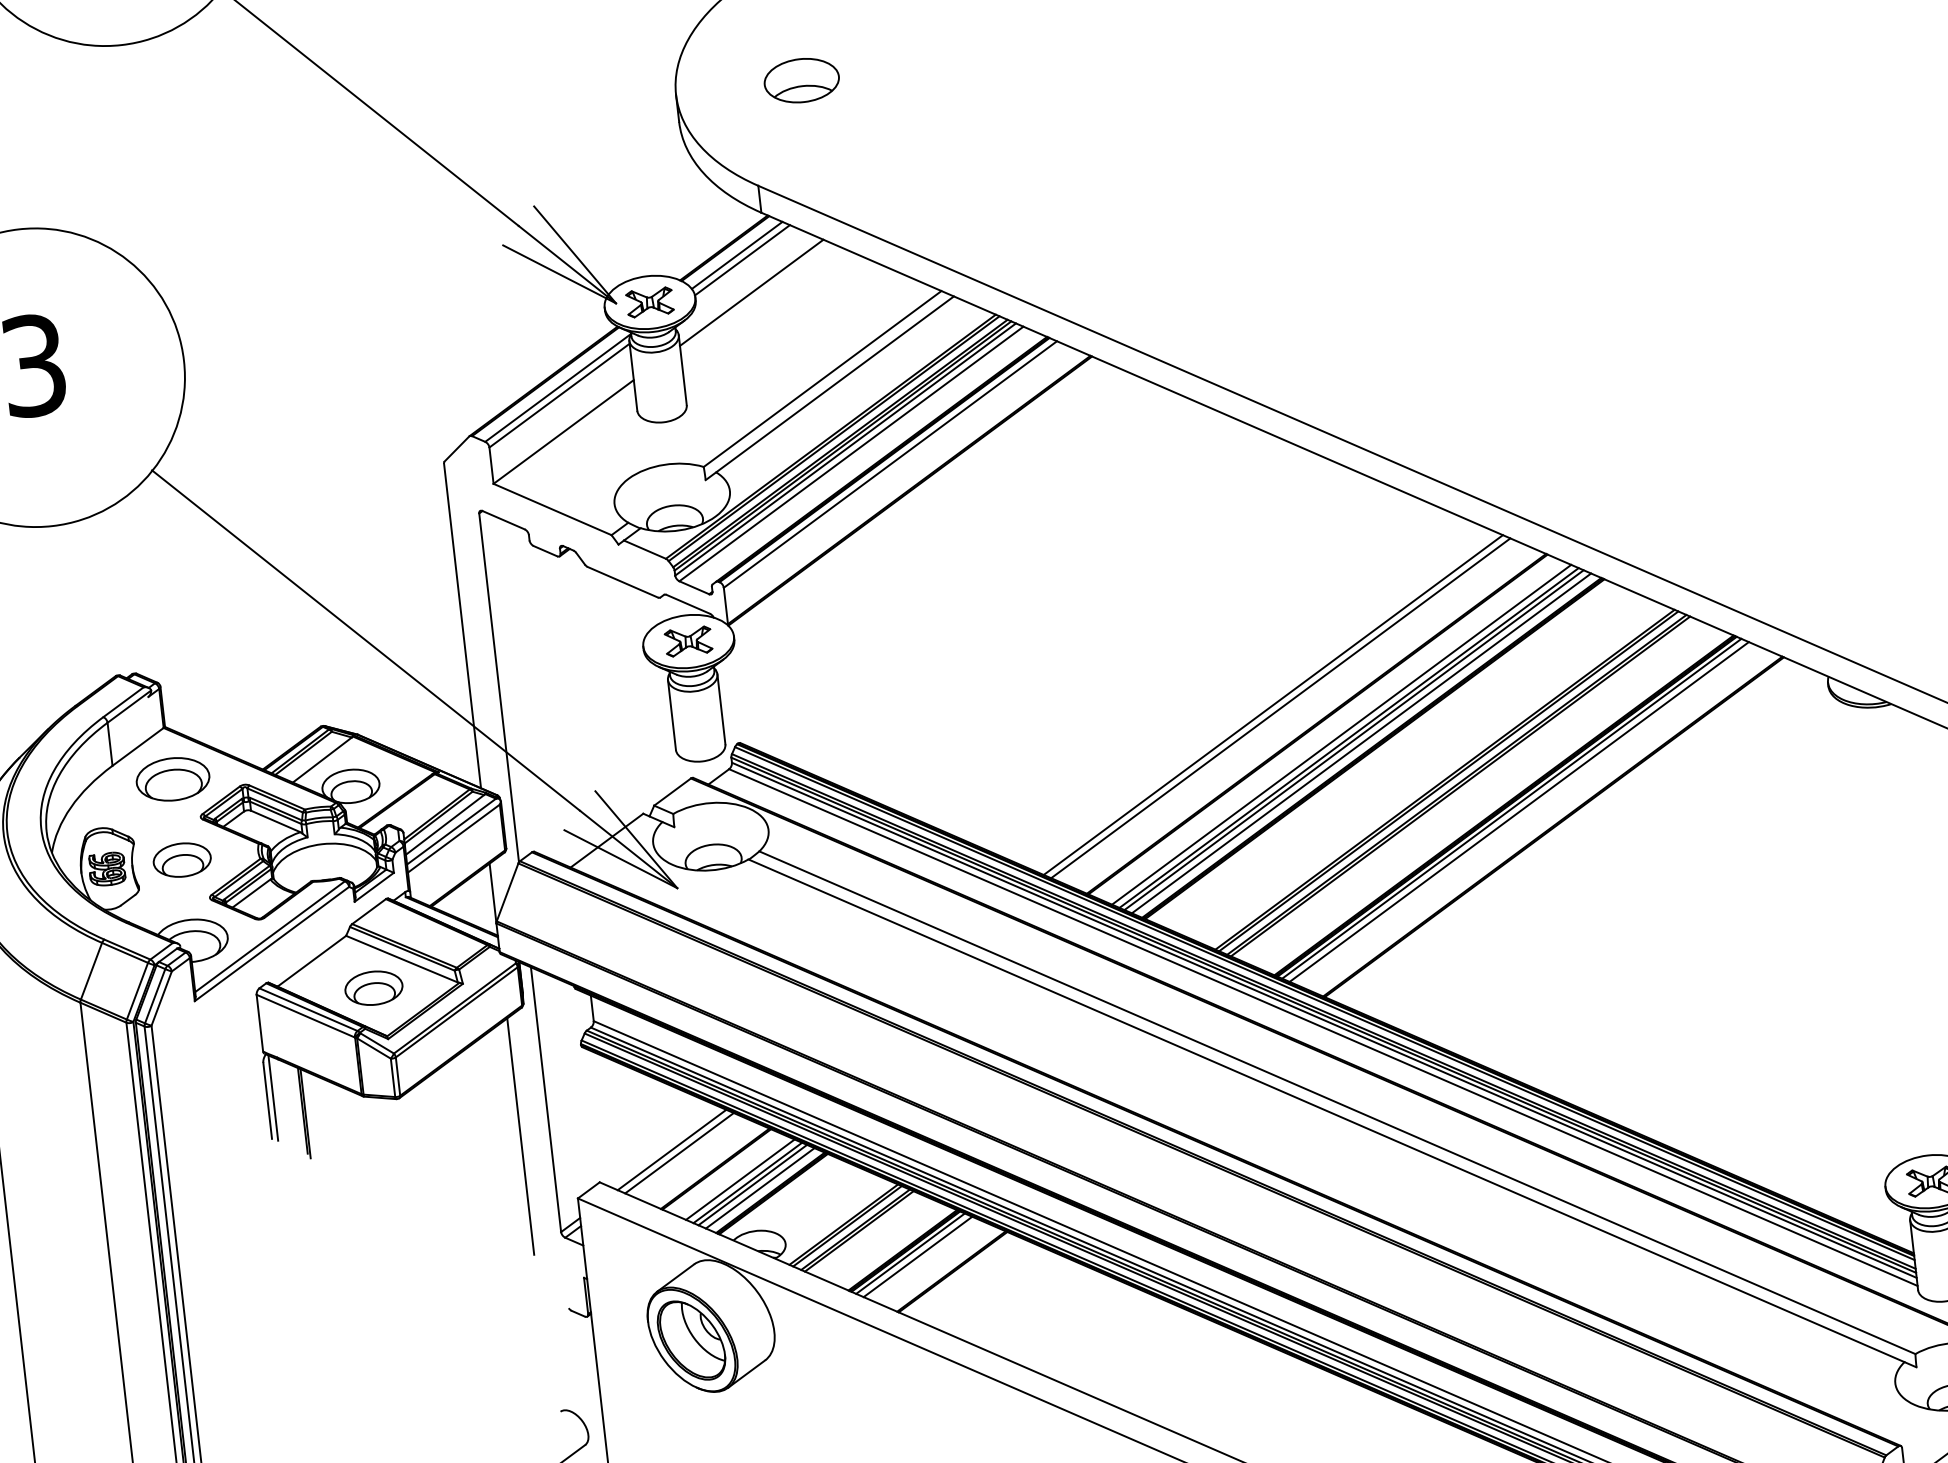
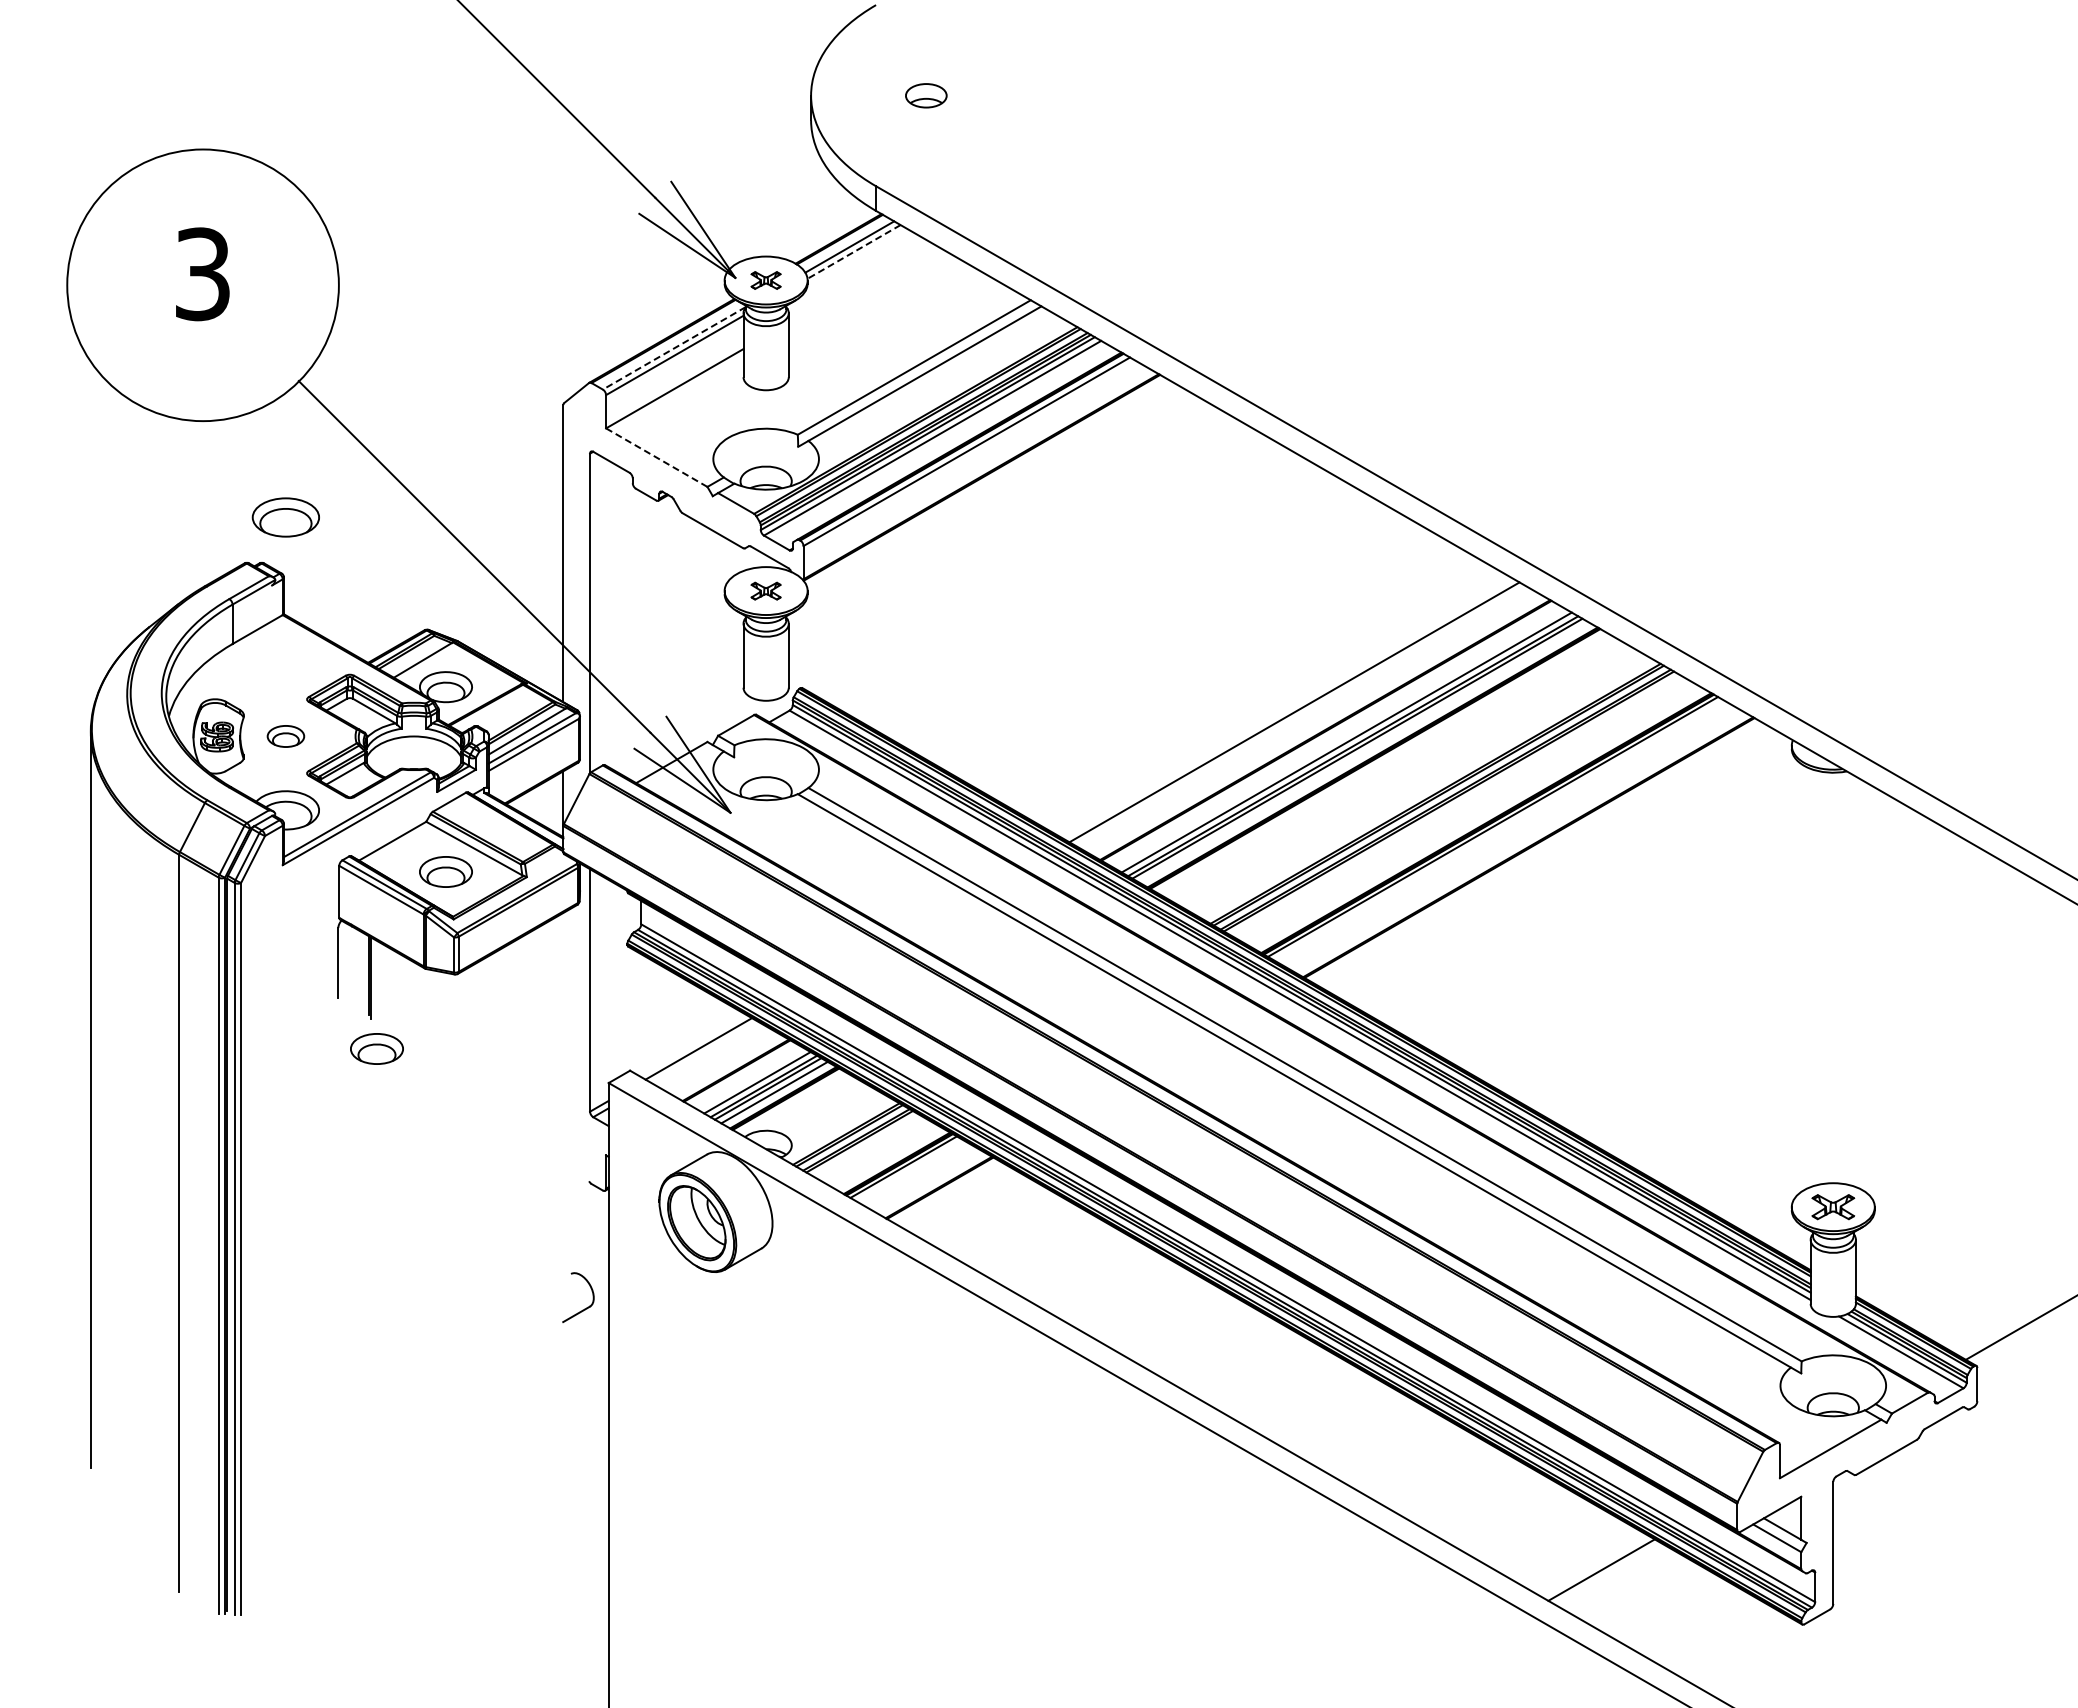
part: (802, 80) -> (926, 95), size x0.6
line: (742, 259) -> (854, 251), solid -> dashed
line: (750, 292) -> (858, 281), removed
part: (649, 302) -> (765, 280), size x0.7
line: (558, 388) -> (674, 348), solid -> dashed
line: (552, 509) -> (656, 457), solid -> dashed
part: (687, 642) -> (765, 591), size x0.7
line: (1273, 704) -> (1288, 708), removed
line: (1361, 743) -> (1363, 752), removed
part: (172, 779) -> (285, 517), moved
line: (1519, 811) -> (1499, 830), removed
part: (181, 860) -> (285, 736), size x0.7
line: (273, 1097) -> (343, 960), removed
line: (520, 1135) -> (563, 1020), removed
line: (678, 1153) -> (704, 1052), removed
part: (320, 1189) -> (376, 1048), added
line: (917, 1256) -> (909, 1170), removed

